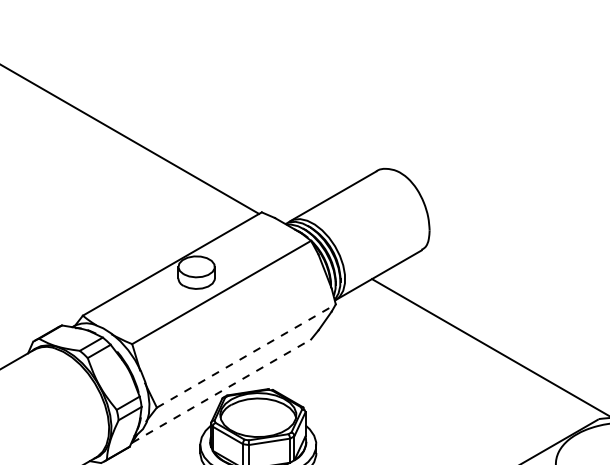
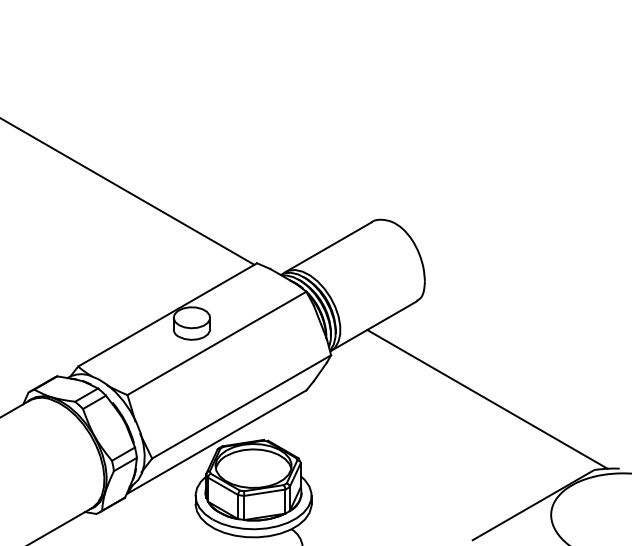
line: (247, 355) -> (242, 406), dashed -> solid
line: (222, 390) -> (217, 441), dashed -> solid

